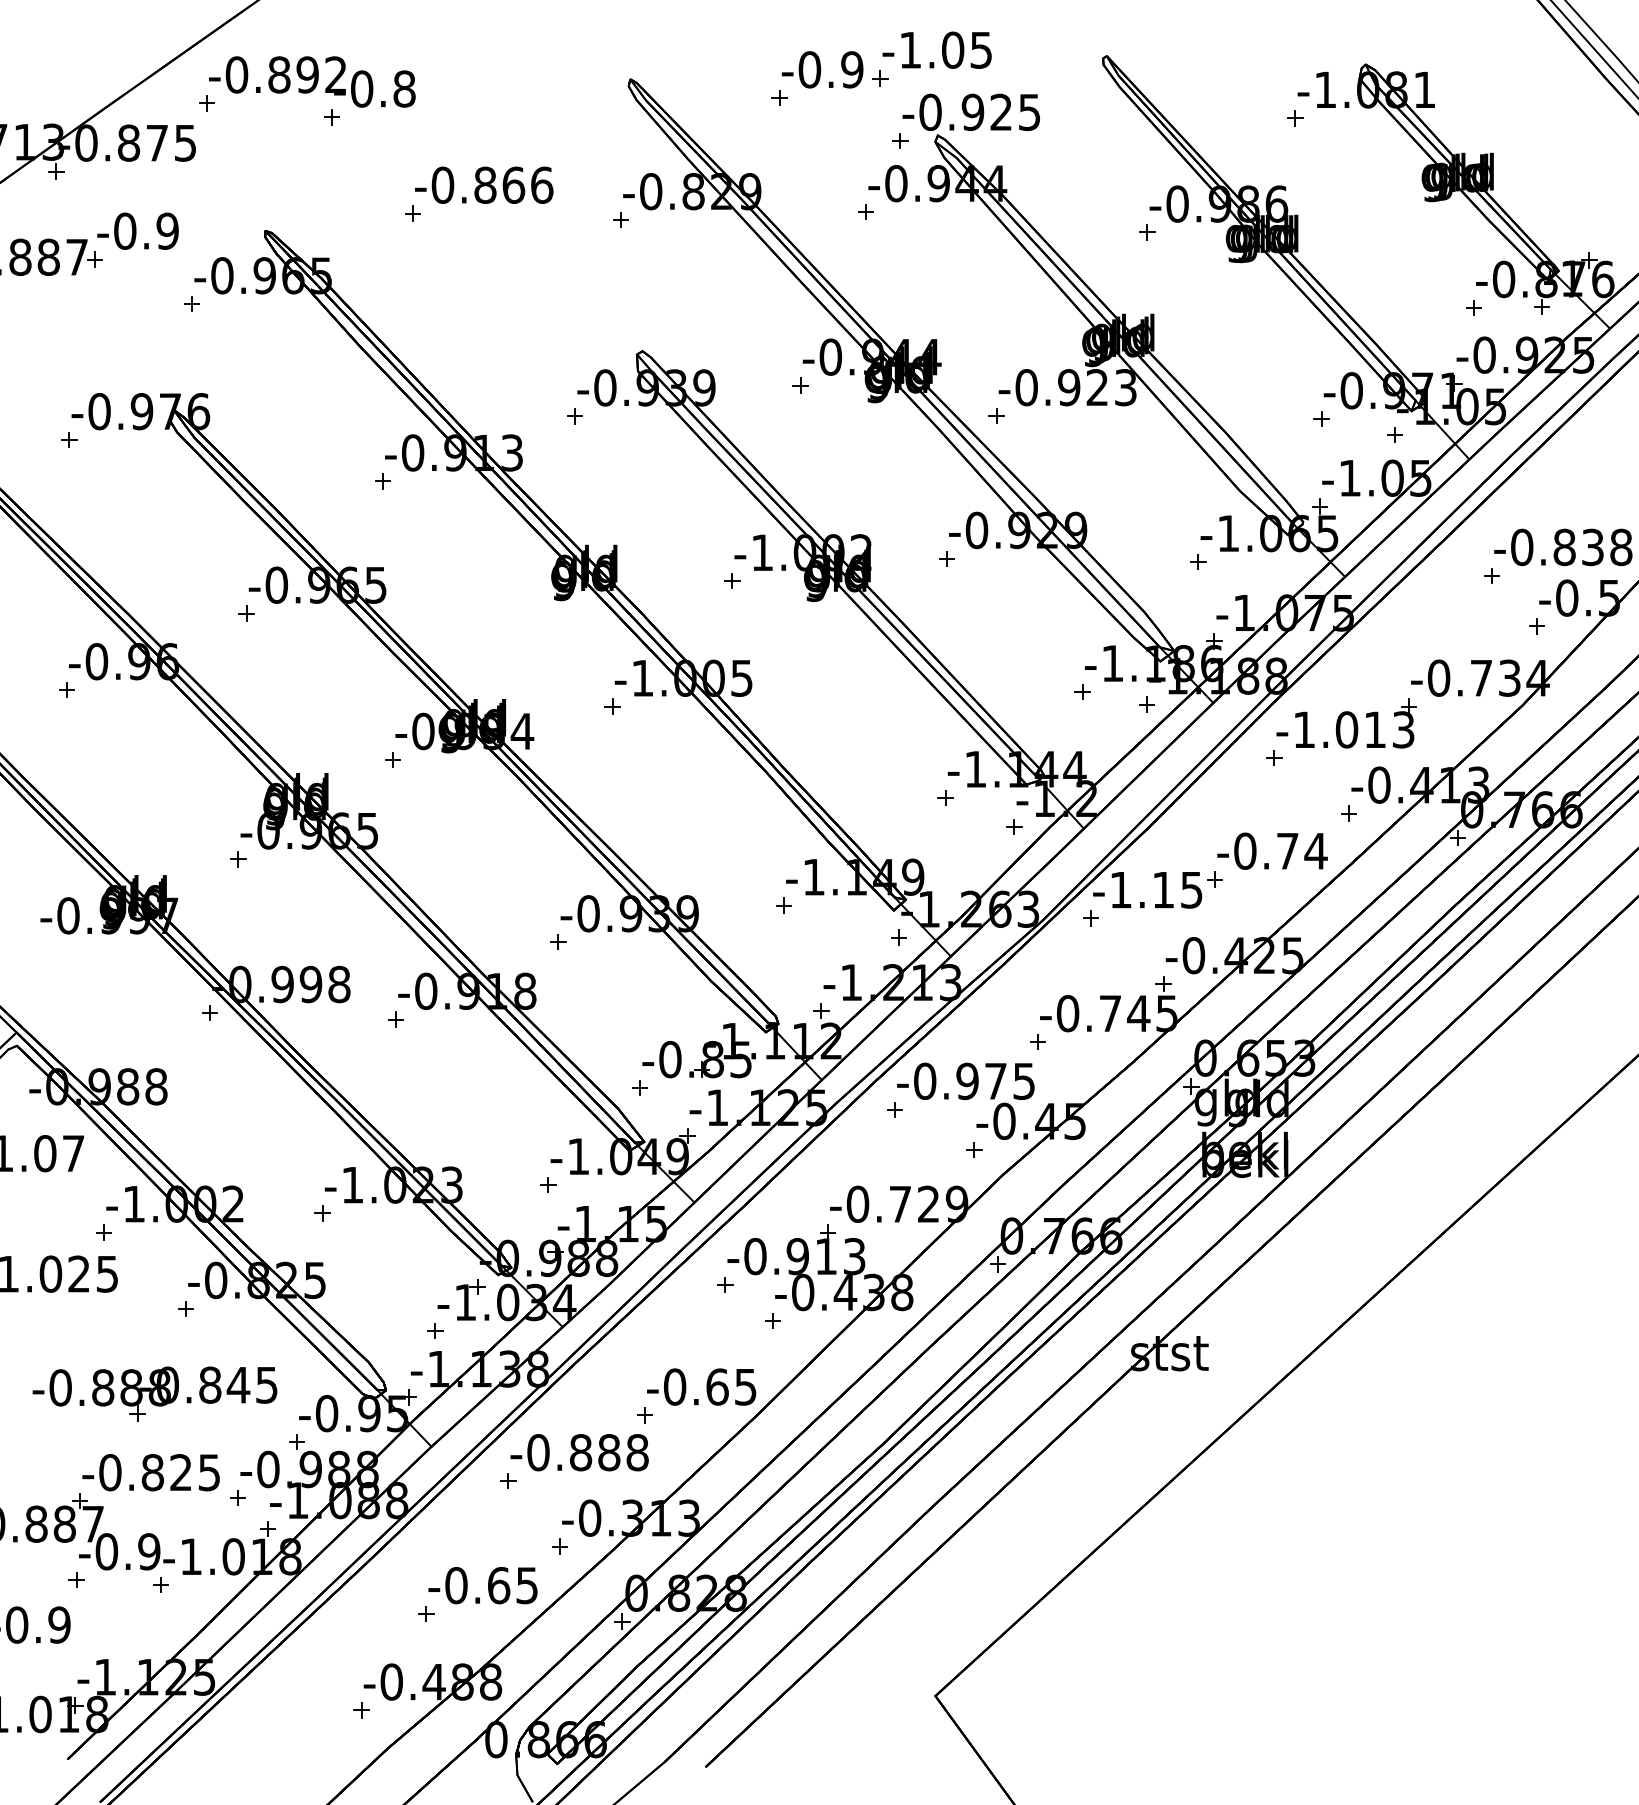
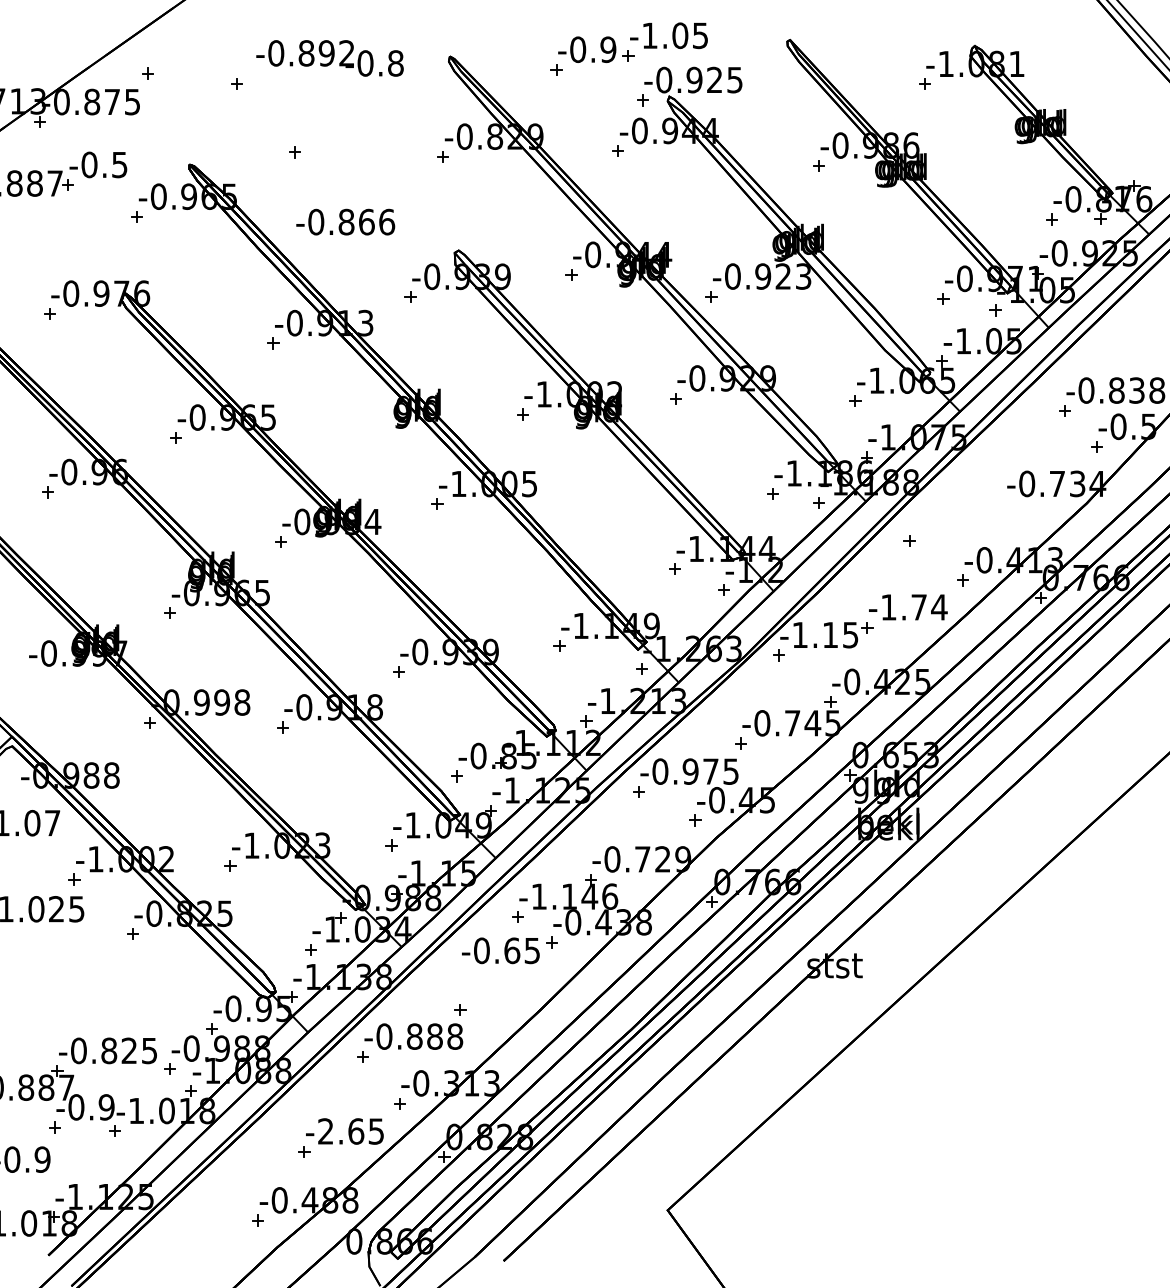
text: (311, 82) -> (329, 58), moved
text: (483, 184) -> (345, 221), moved
text: (167, 230) -> (119, 164), -0.9 -> -0.5
part: (1347, 723) -> (961, 516), removed
text: (1244, 851) -> (888, 607), -0.74 -> -1.74
text: (804, 1256) -> (574, 896), -0.913 -> -1.146
text: (701, 1386) -> (500, 950), moved
part: (154, 1393) -> (110, 994), removed
text: (455, 1585) -> (325, 1131), -0.65 -> -2.65

